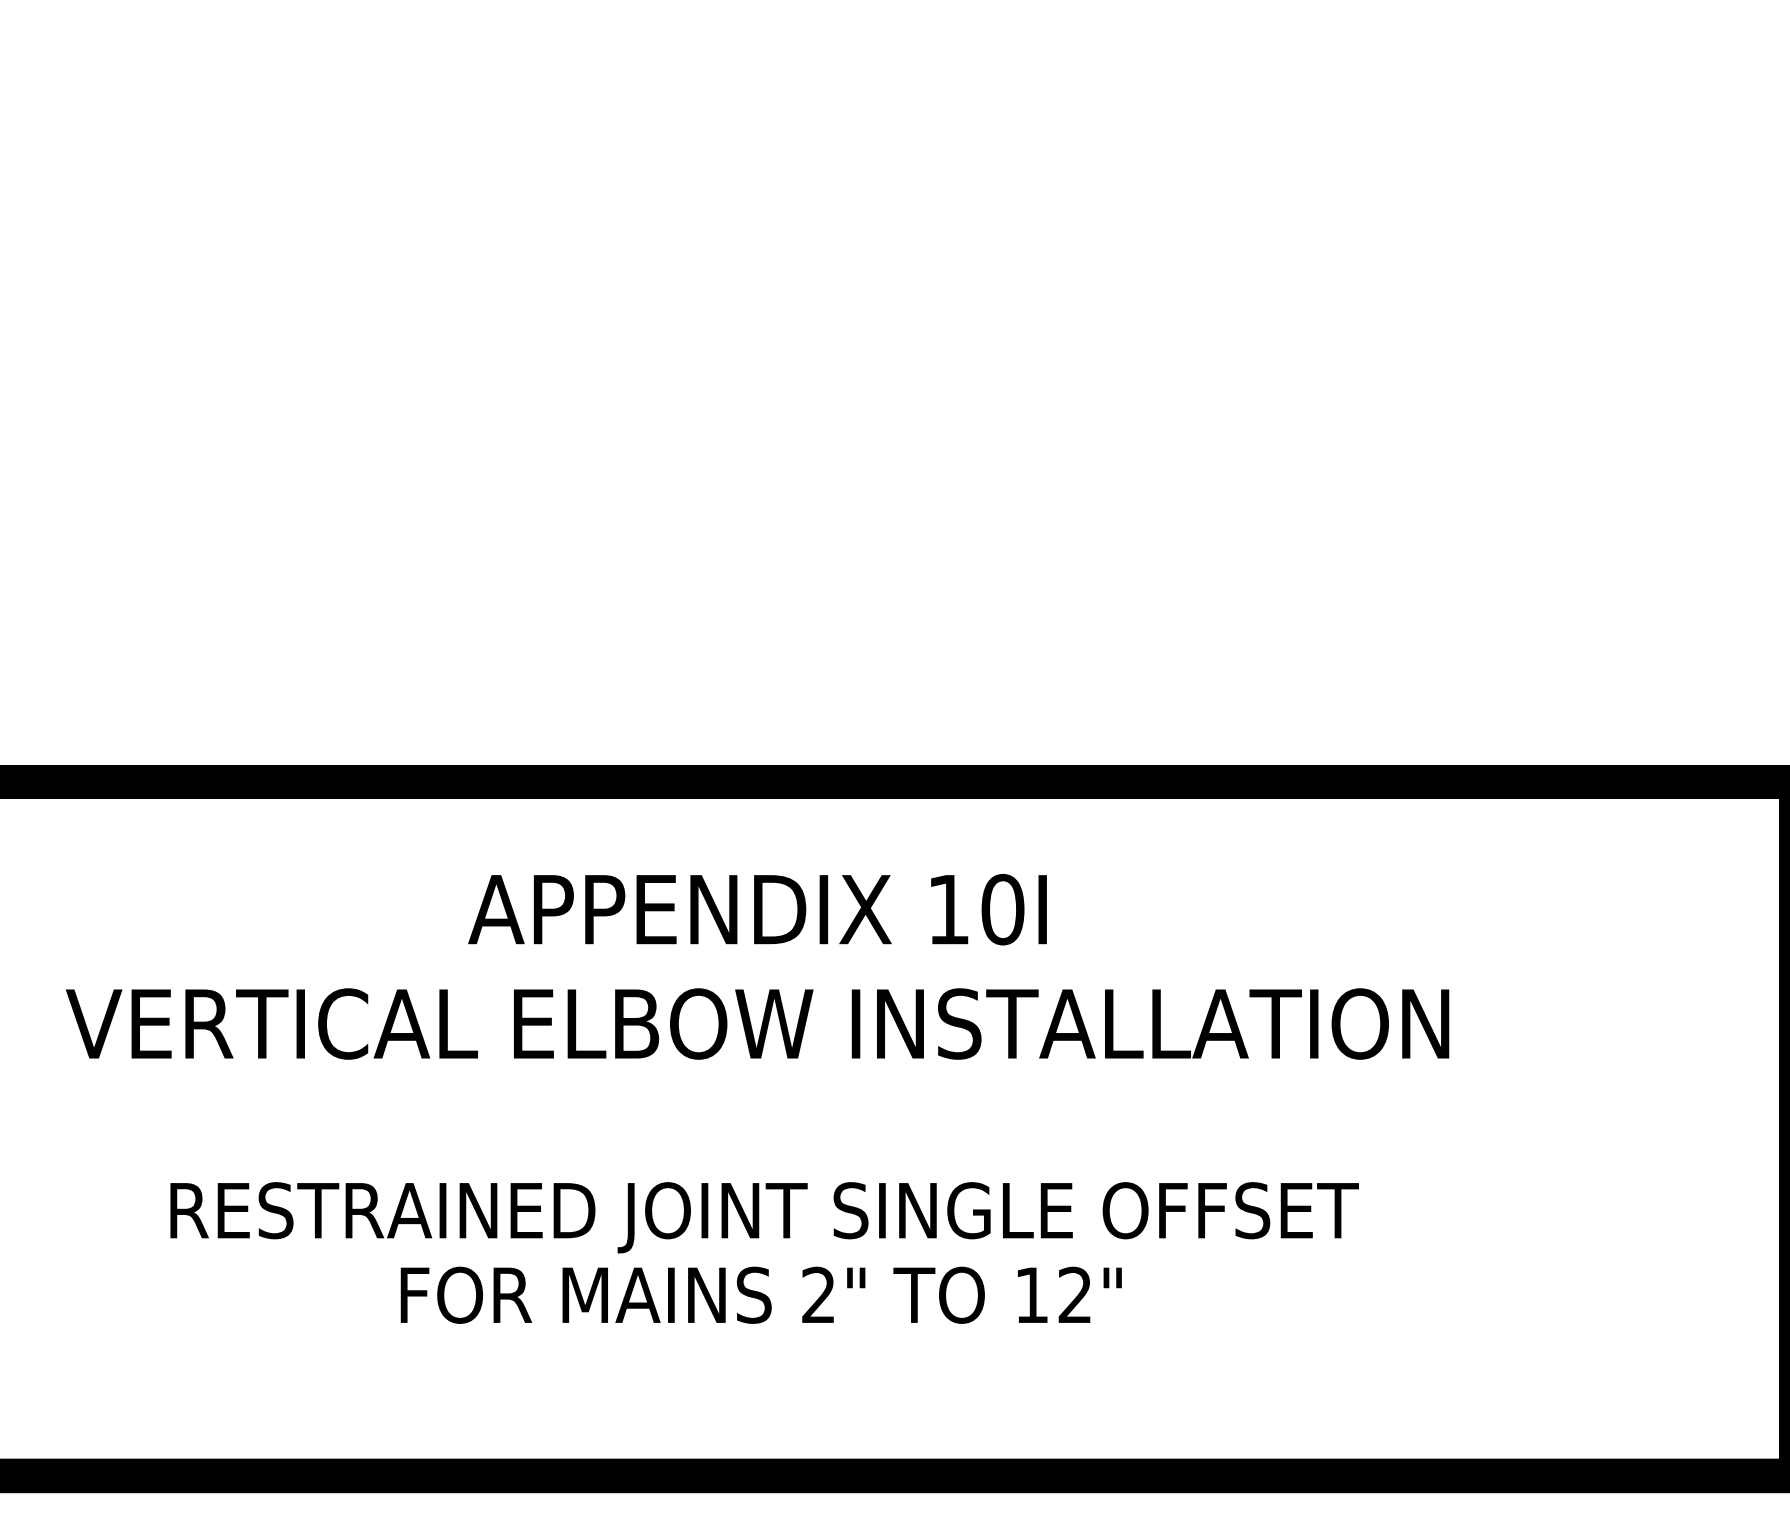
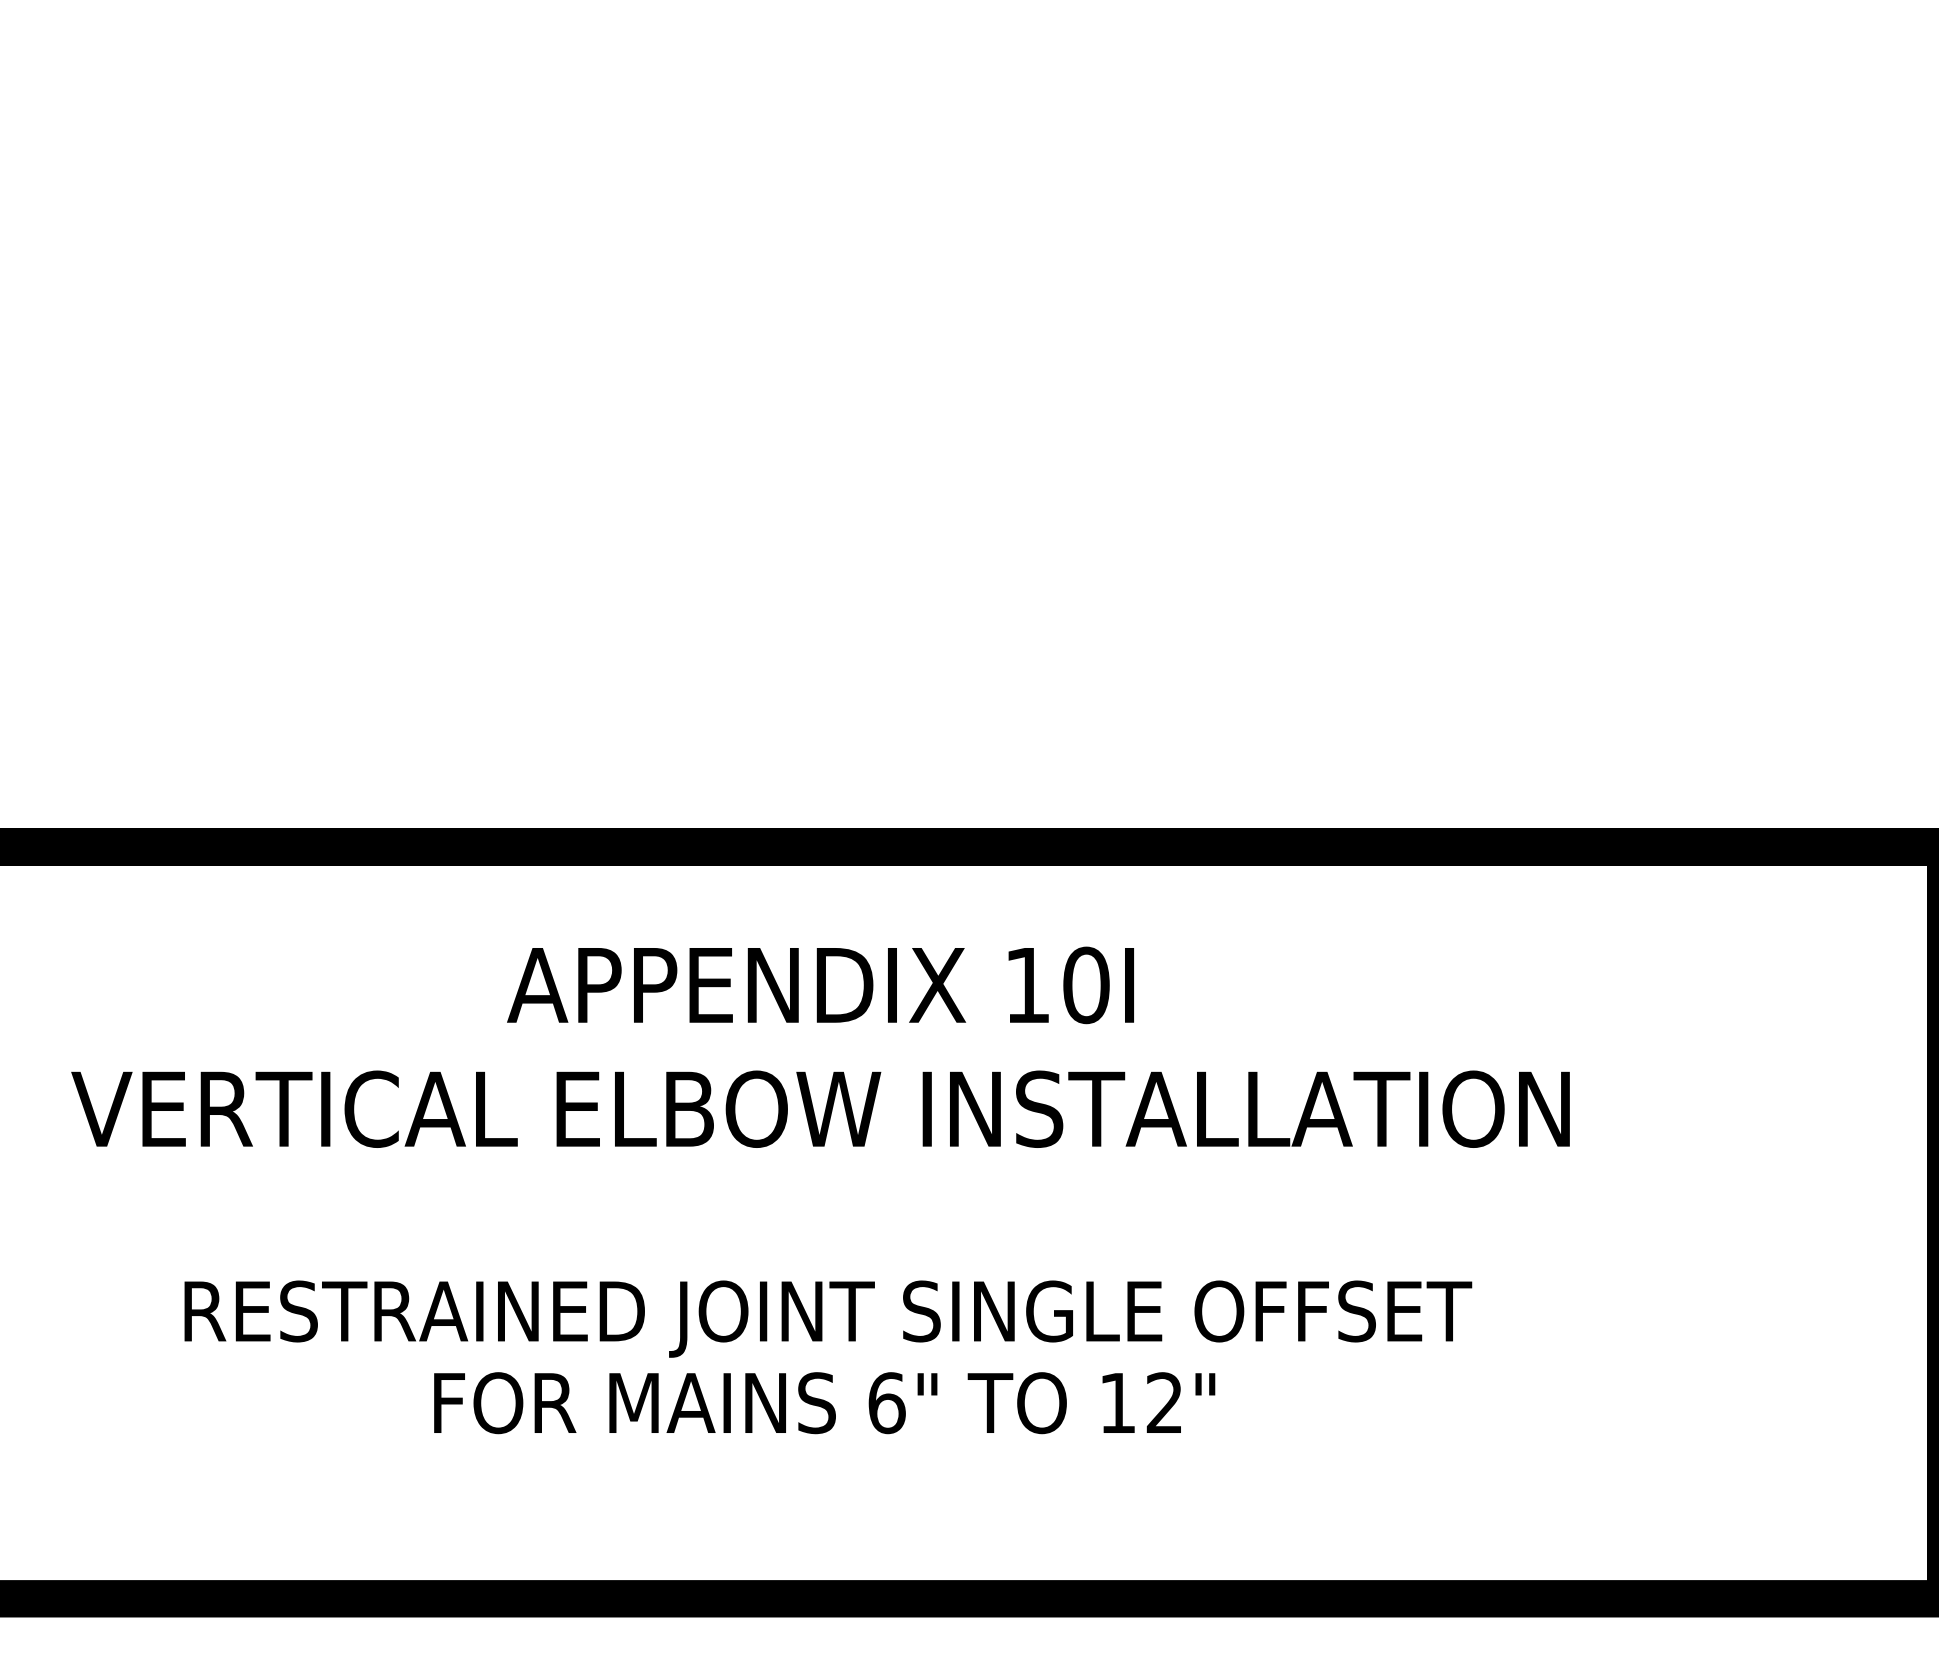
text: (819, 1294) -> (887, 1402), 2" -> 6"

